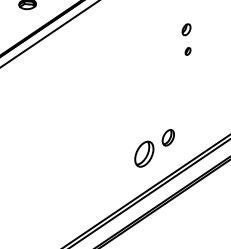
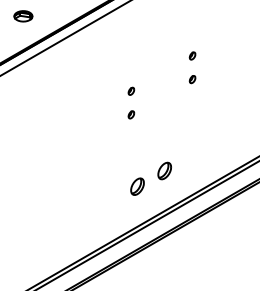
part: (186, 29) -> (192, 55), size x0.62
part: (132, 65) -> (131, 90), added
part: (133, 87) -> (131, 114), added
part: (144, 153) -> (137, 186), size x0.62

